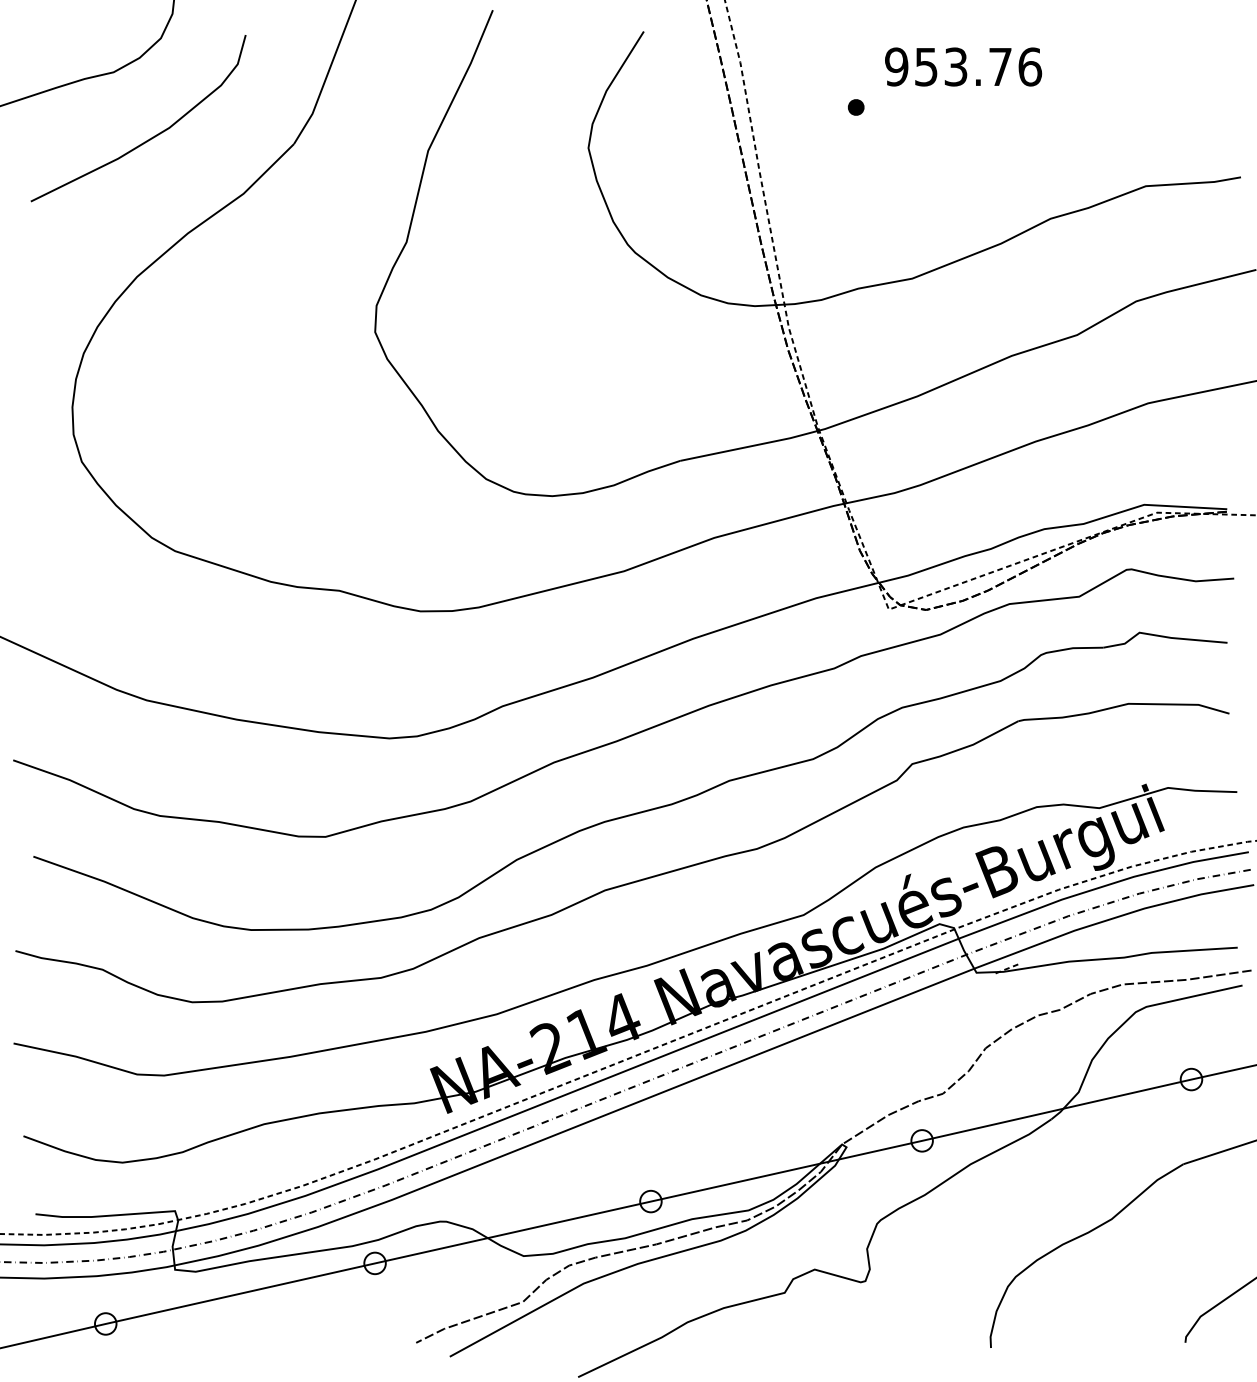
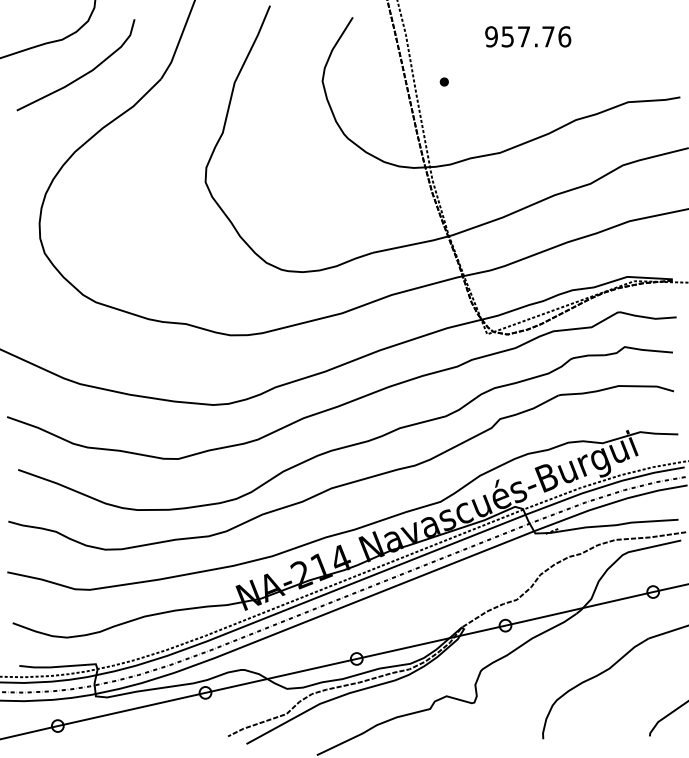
text: (956, 66) -> (524, 36), 953.76 -> 957.76
part: (854, 106) -> (443, 81), moved

